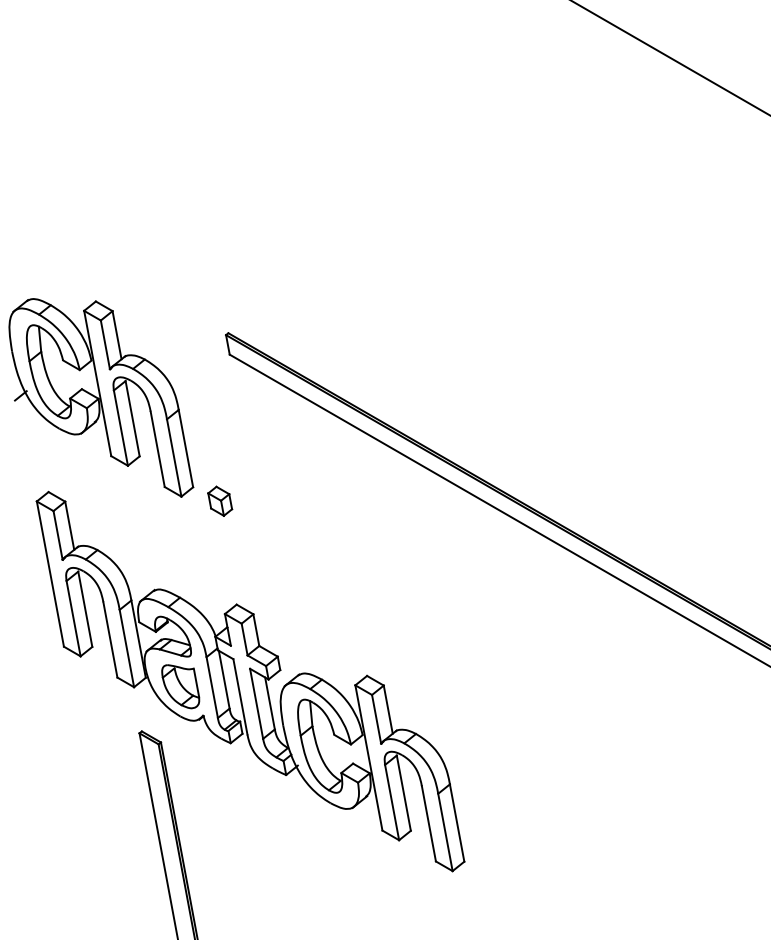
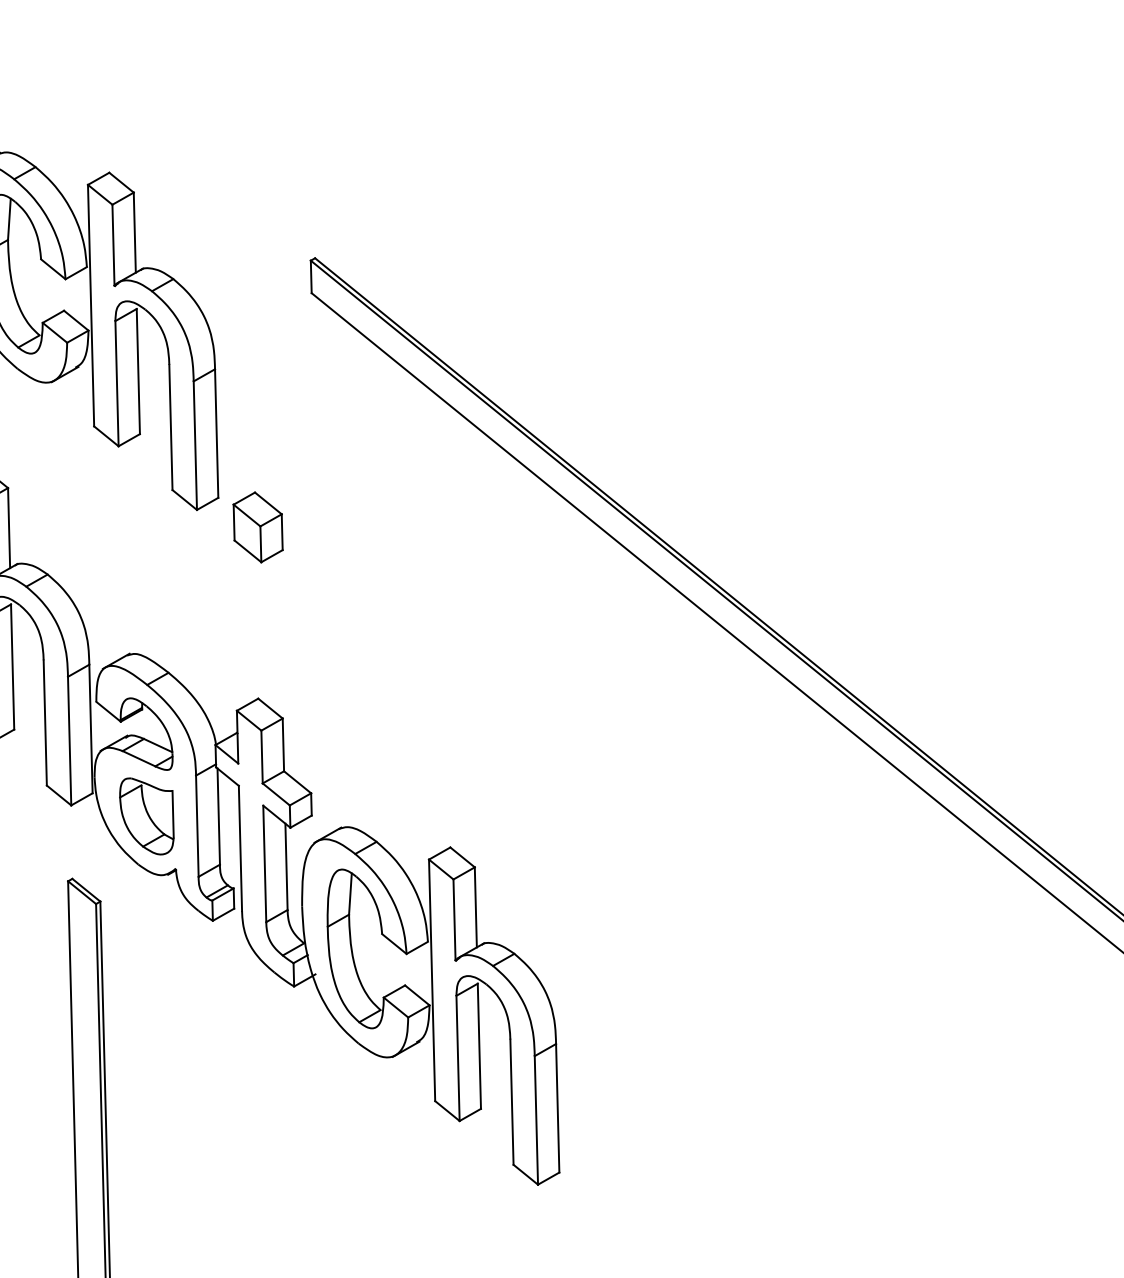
part: (220, 501) -> (258, 527), size x1.43

